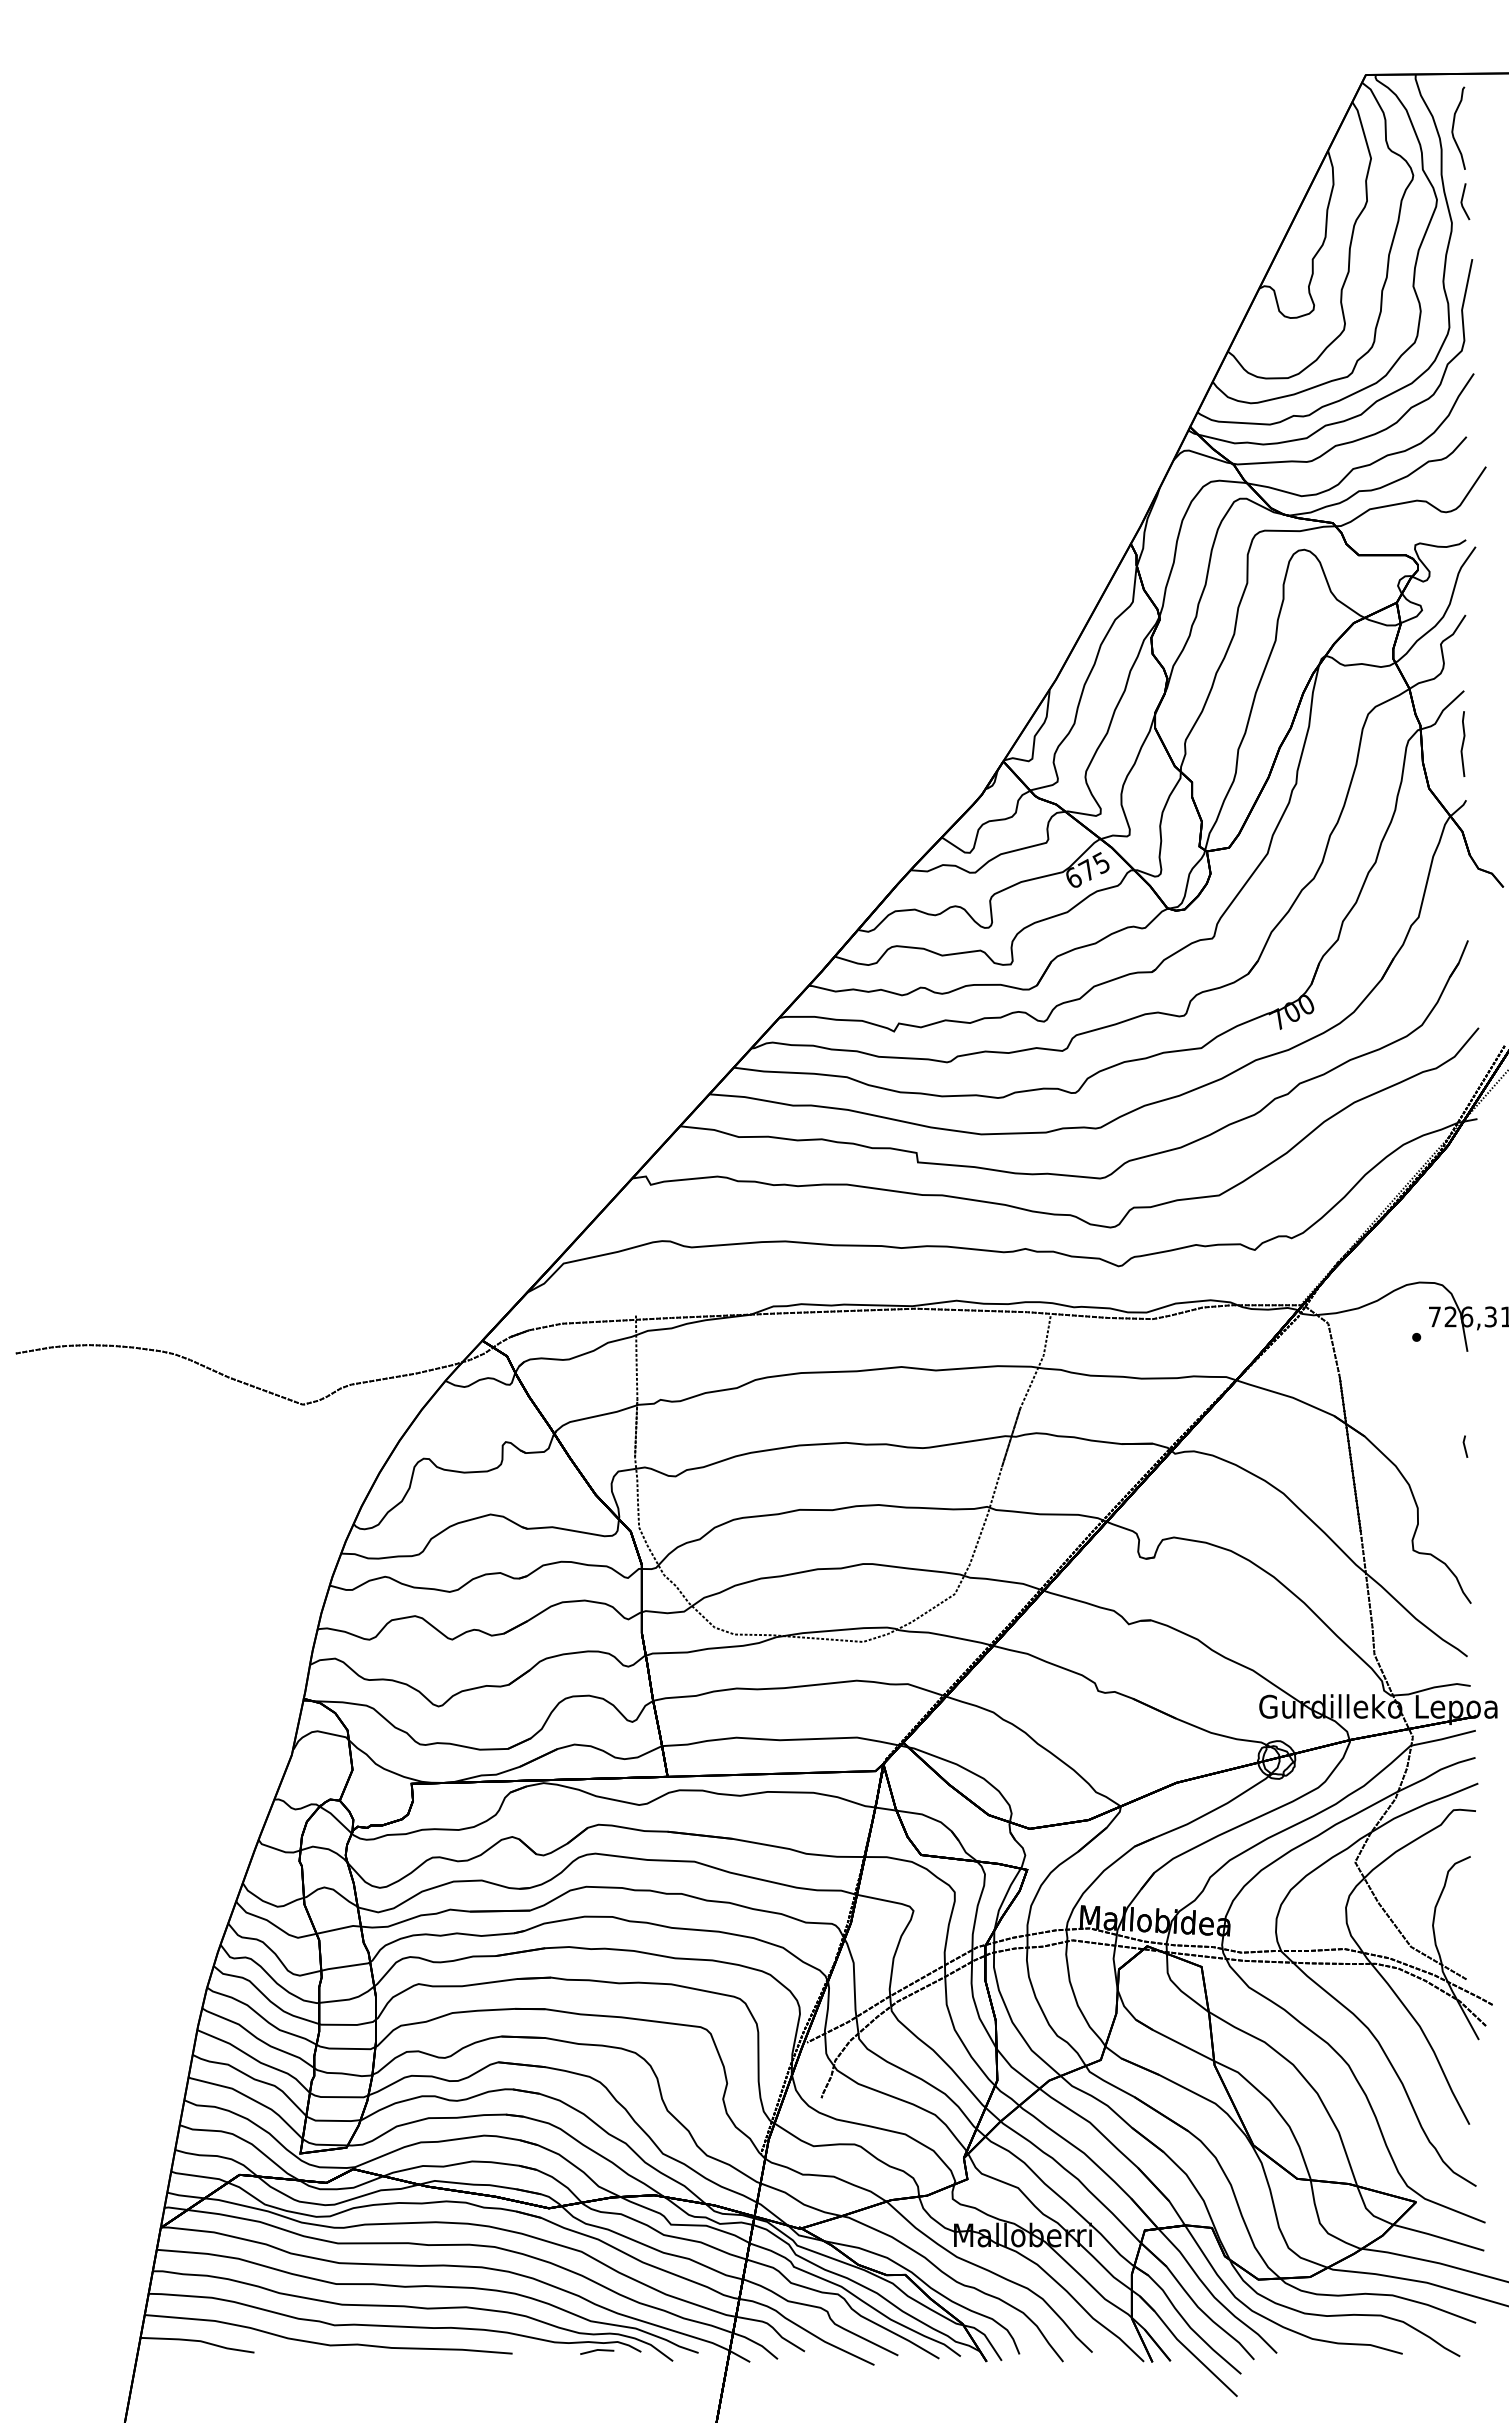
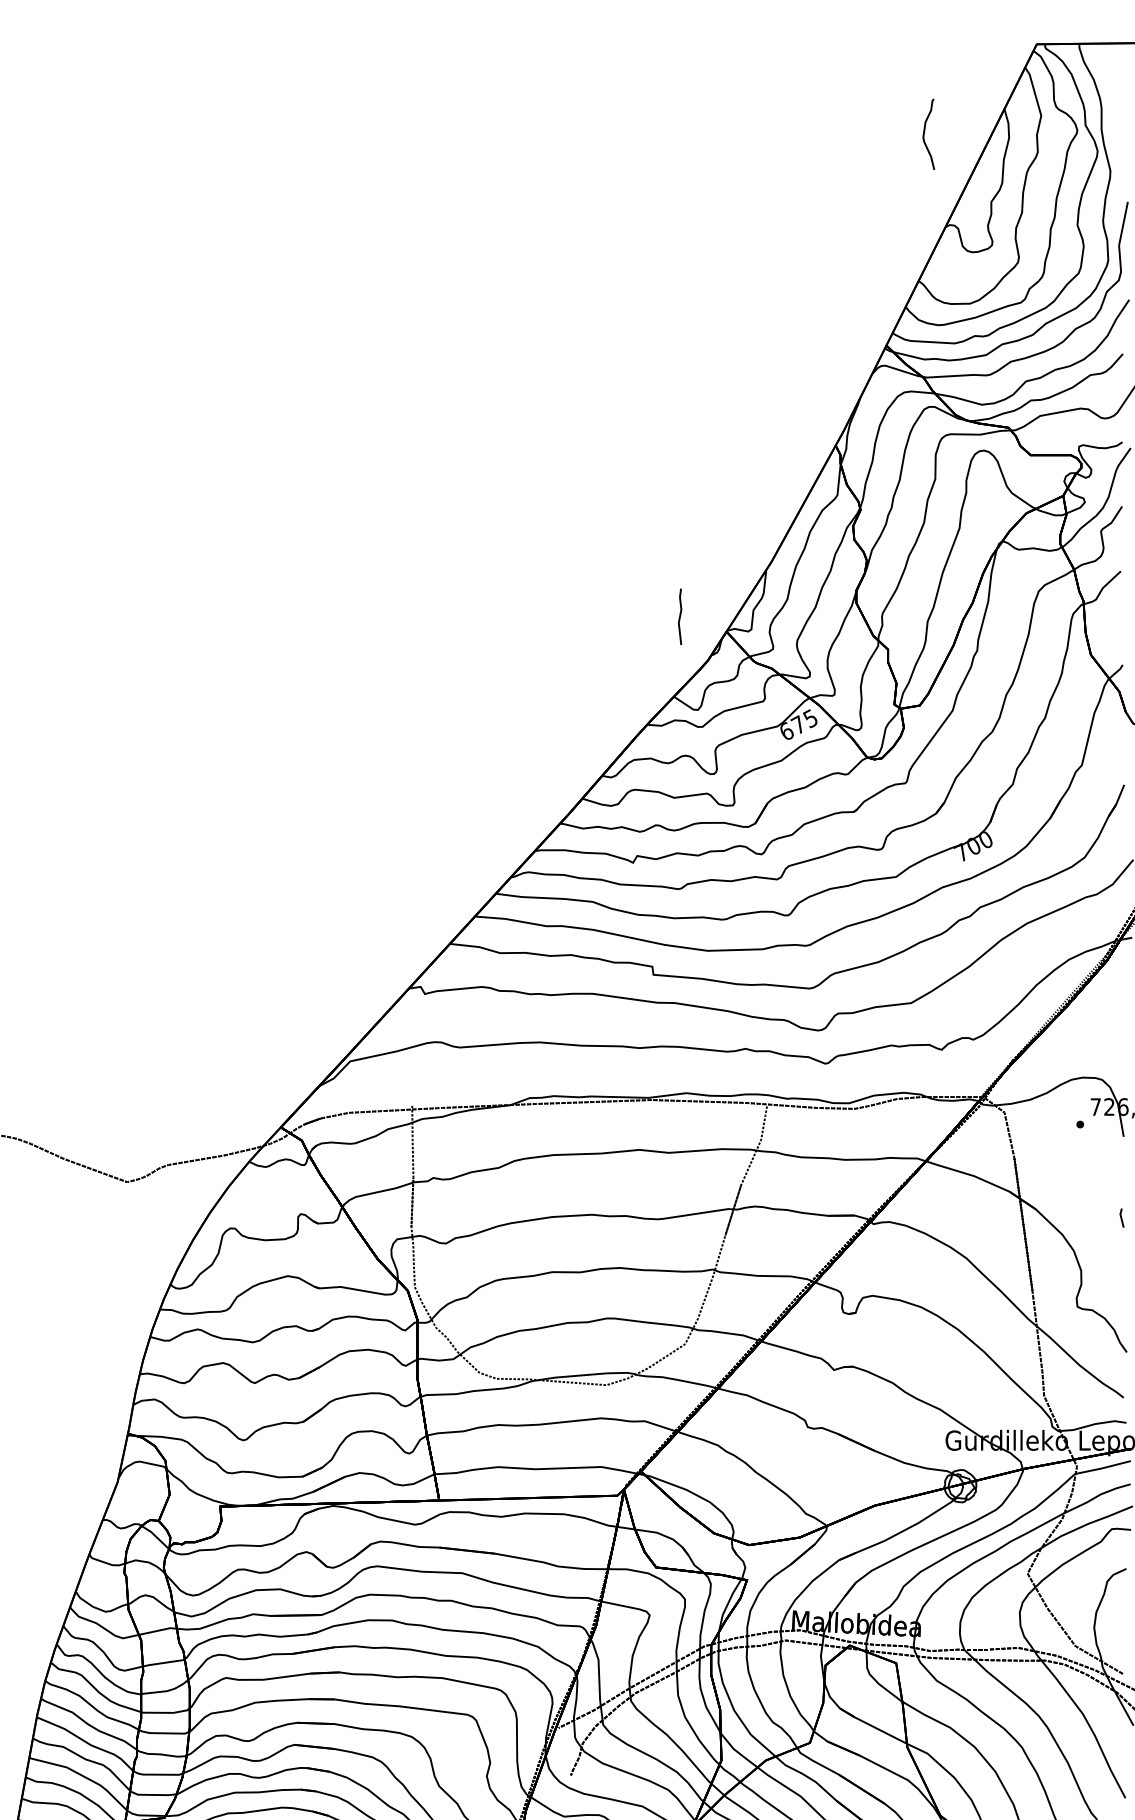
curve: (1454, 125) -> (925, 132), moved
line: (1462, 201) -> (1119, 152), removed
line: (1462, 743) -> (679, 616), moved

